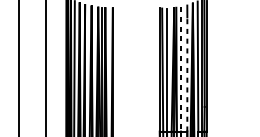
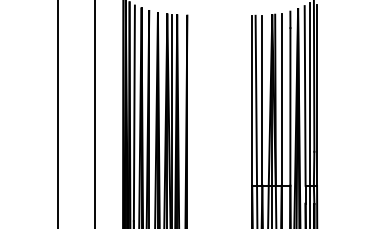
line: (180, 69) -> (281, 100), dashed -> solid
line: (187, 74) -> (290, 106), dashed -> solid

